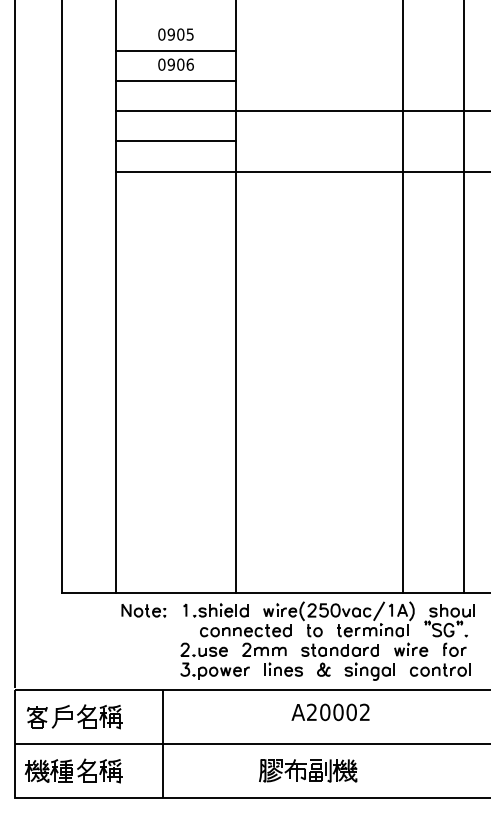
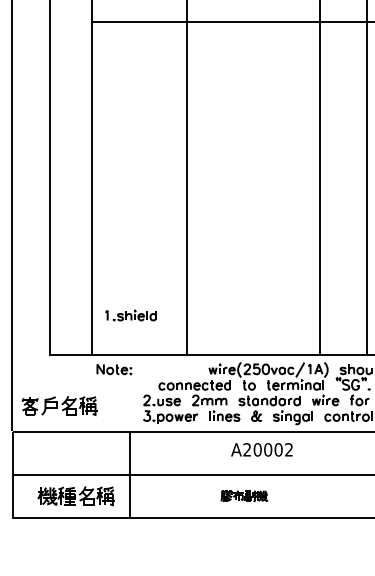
part: (215, 610) -> (130, 315), moved
part: (74, 716) -> (59, 405), moved
part: (73, 770) -> (76, 495), moved
part: (308, 770) -> (244, 495), size x0.6

